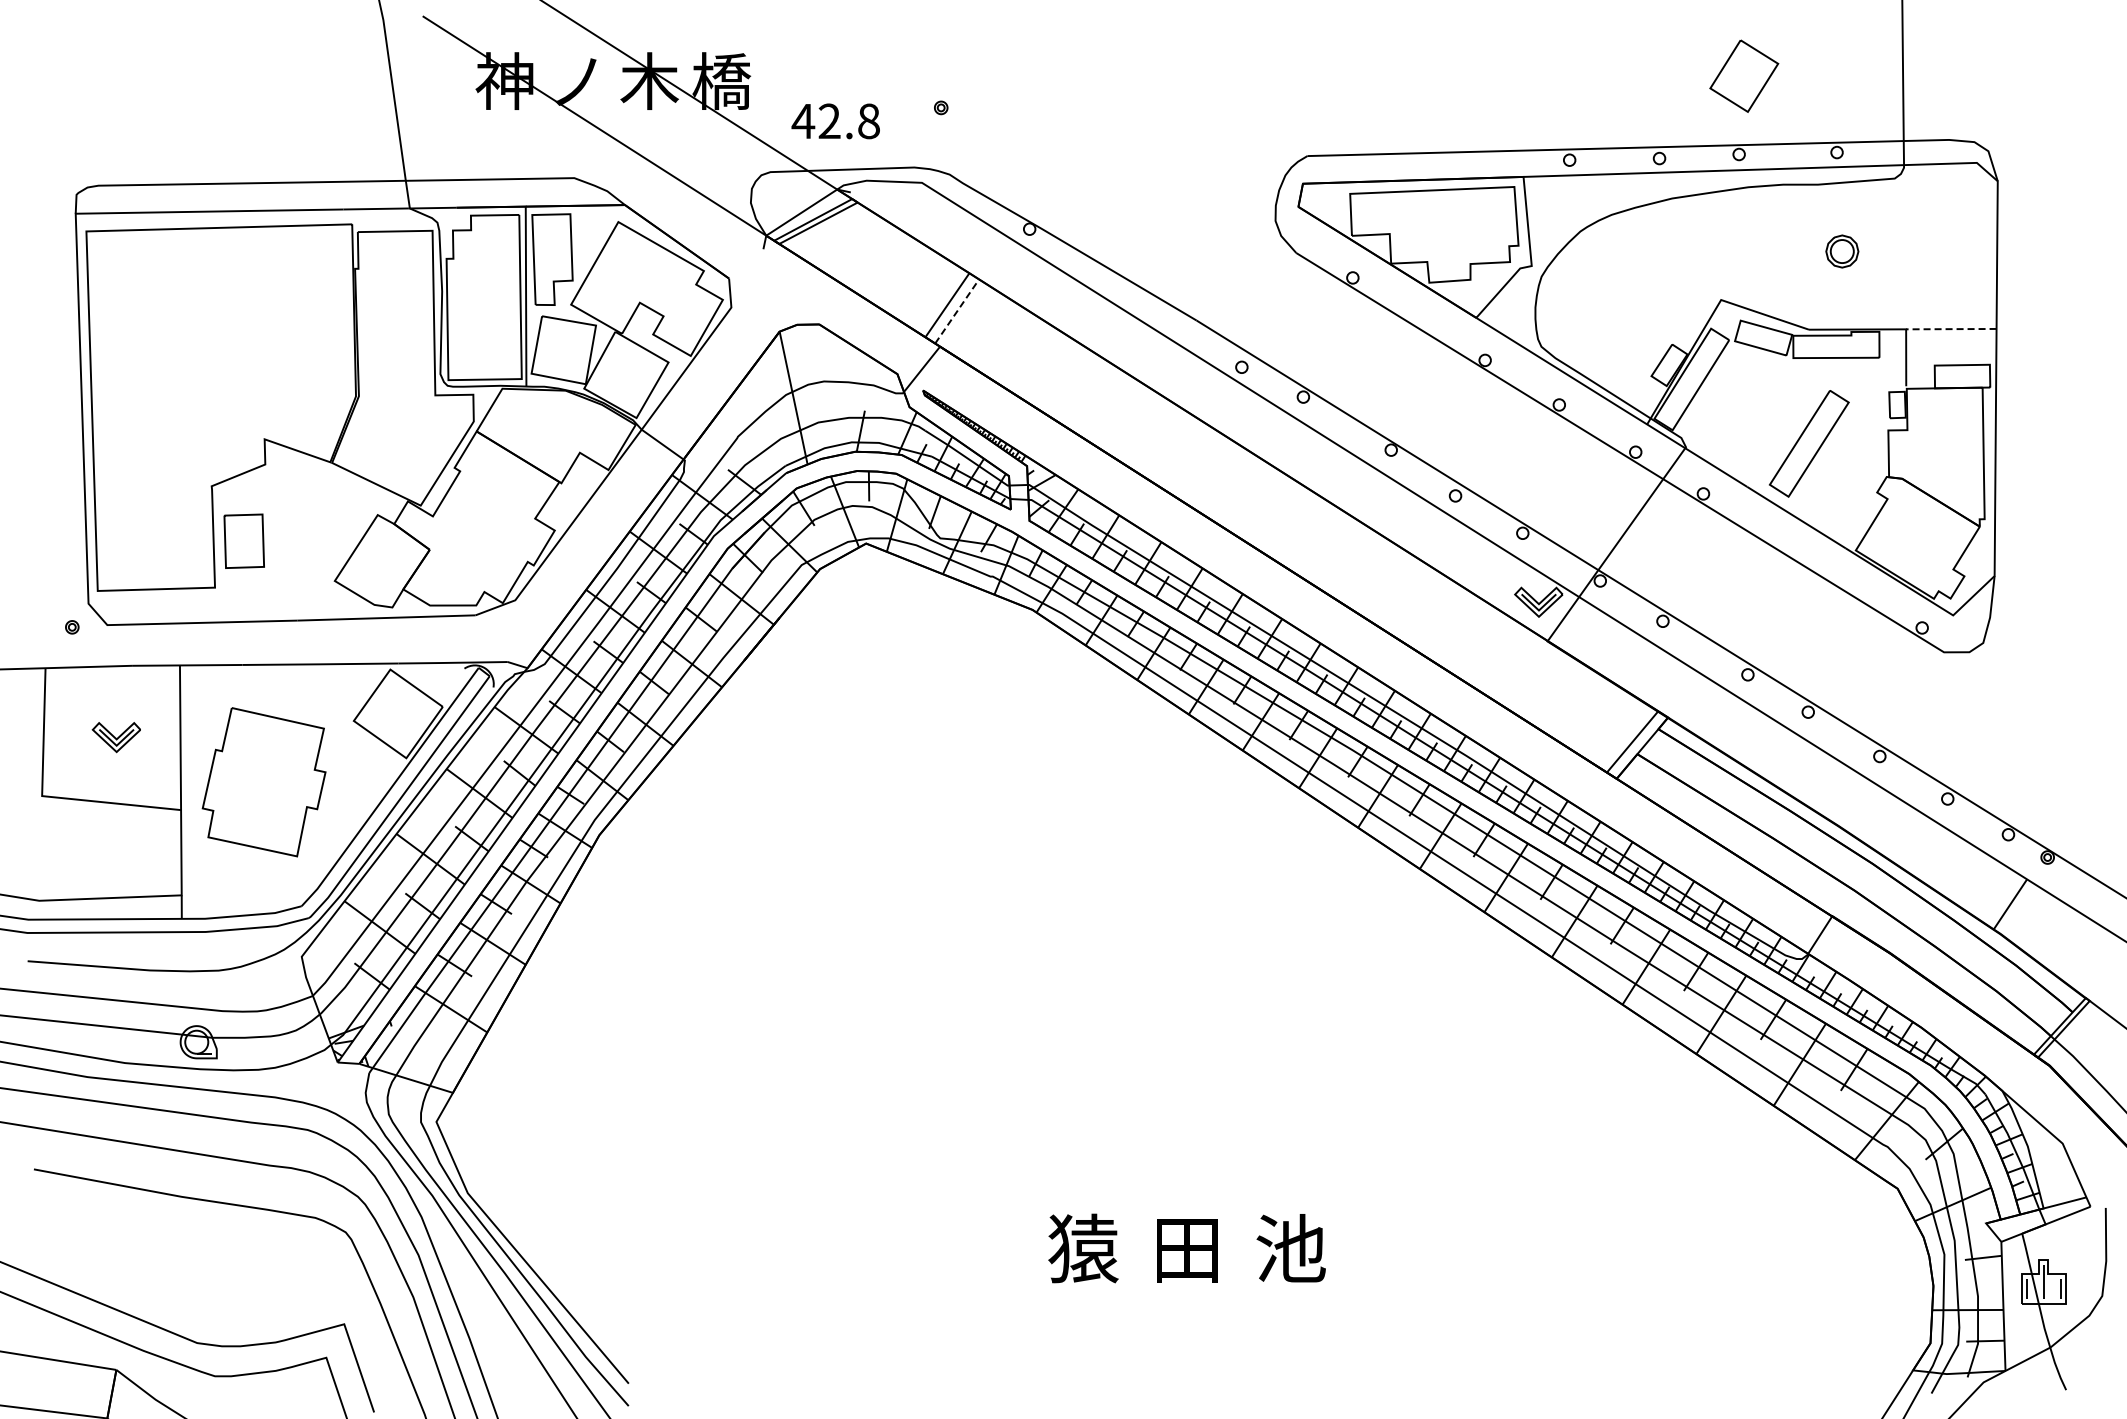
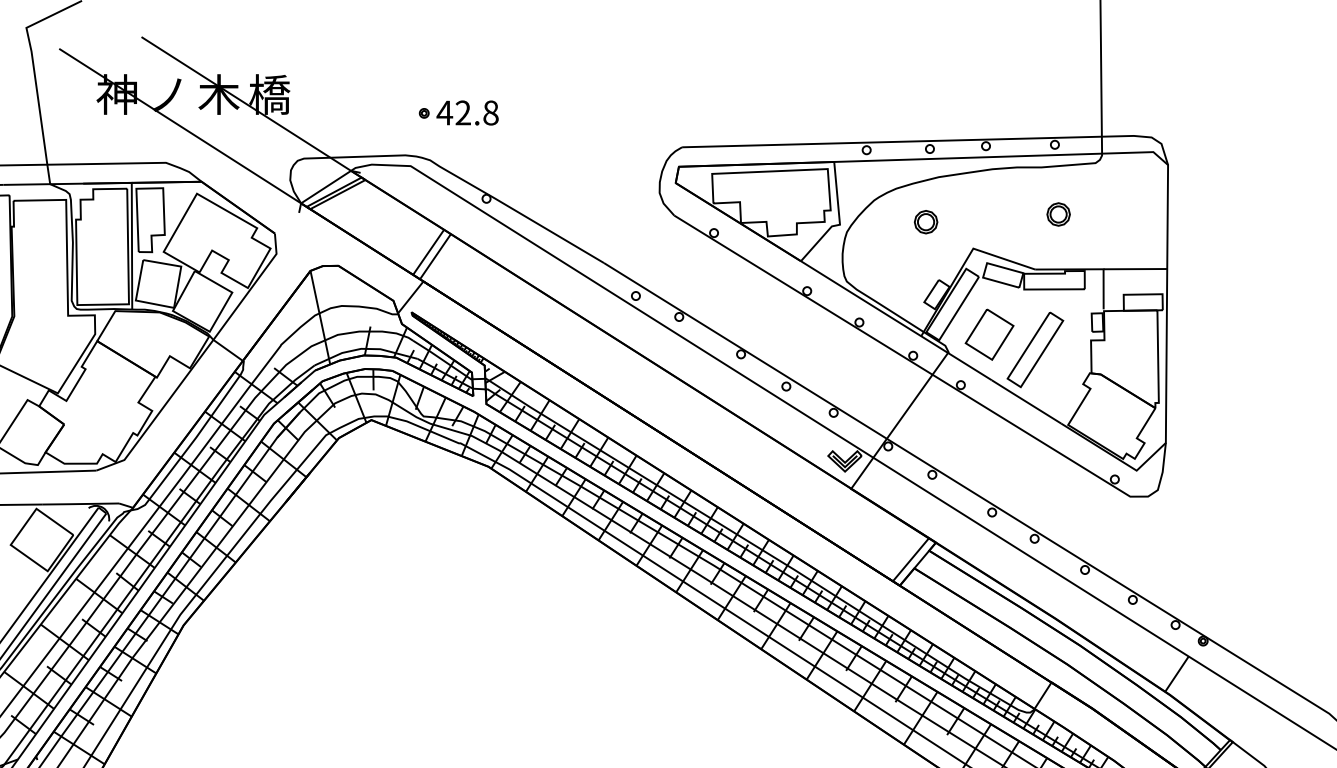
part: (1744, 75) -> (989, 334), moved
text: (835, 121) -> (467, 113), moved
part: (1653, 262) -> (925, 222), added
line: (957, 311) -> (435, 256), dashed -> solid
line: (1950, 329) -> (1134, 269), dashed -> solid

